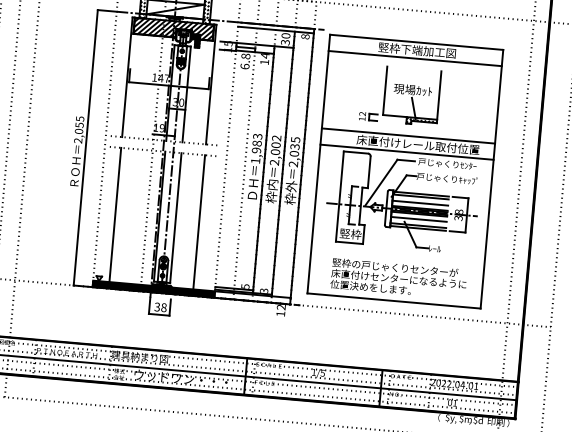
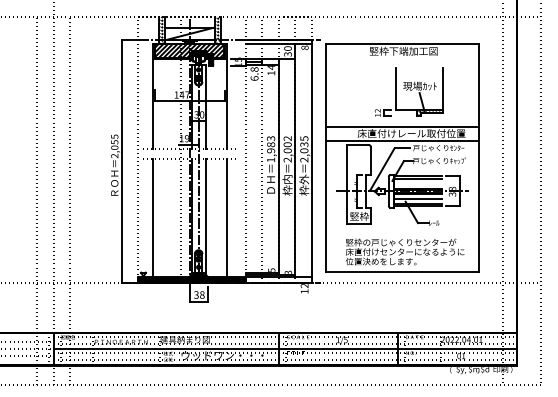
line: (415, 58) -> (402, 58), removed
part: (400, 95) -> (409, 91), moved
line: (419, 203) -> (417, 184), removed

